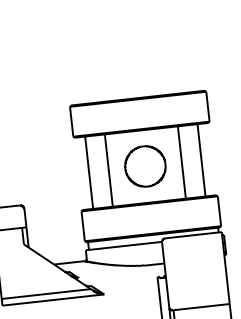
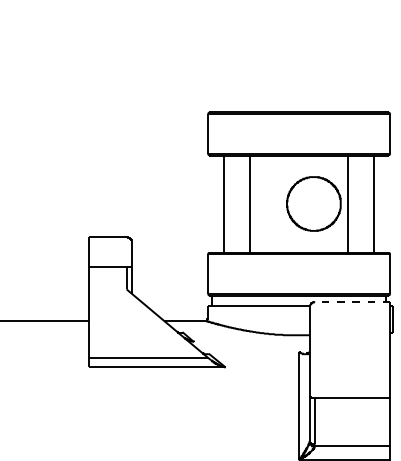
part: (145, 166) -> (313, 203), moved
line: (193, 235) -> (352, 302), solid -> dashed

